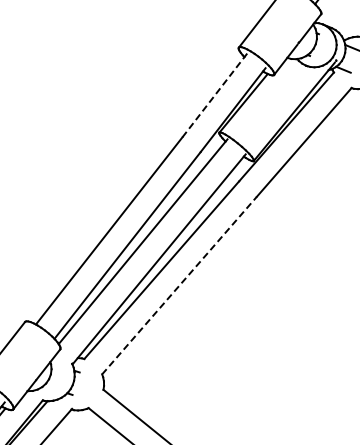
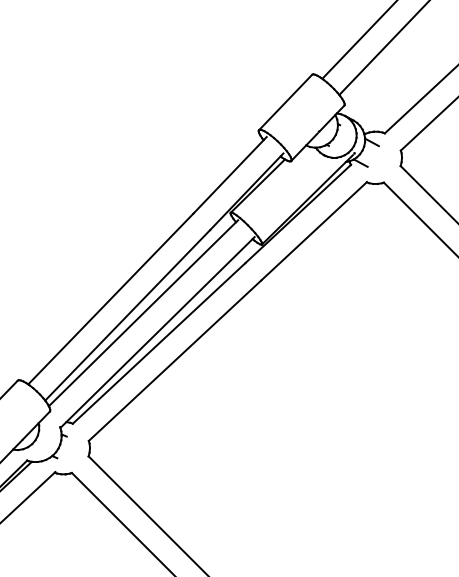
line: (214, 95) -> (229, 175), dashed -> solid
line: (179, 285) -> (175, 360), dashed -> solid

